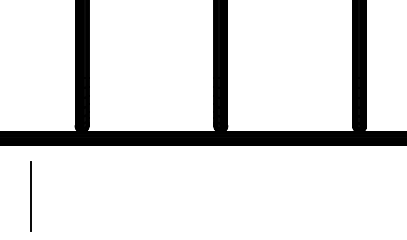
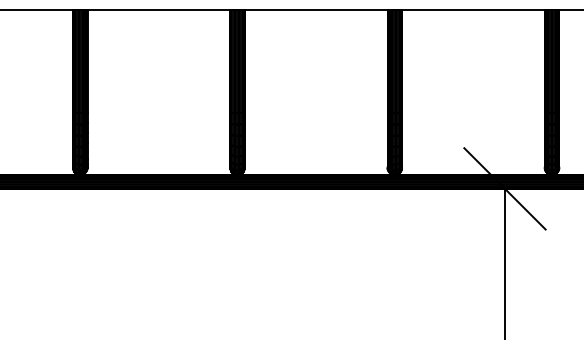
line: (31, 196) -> (22, 247), removed

